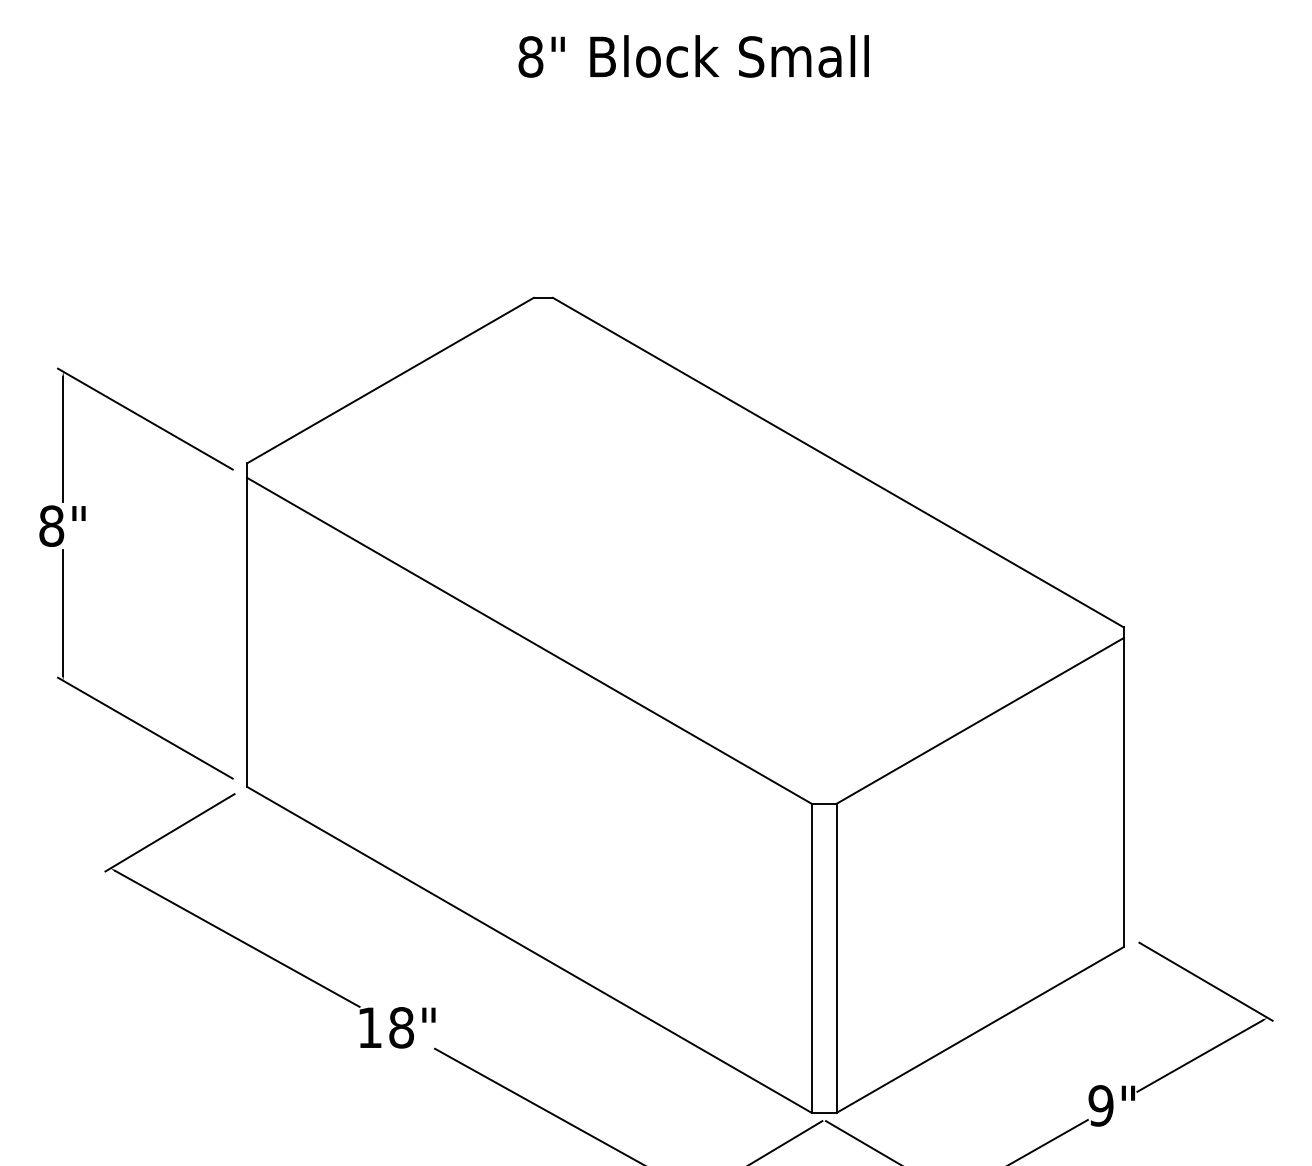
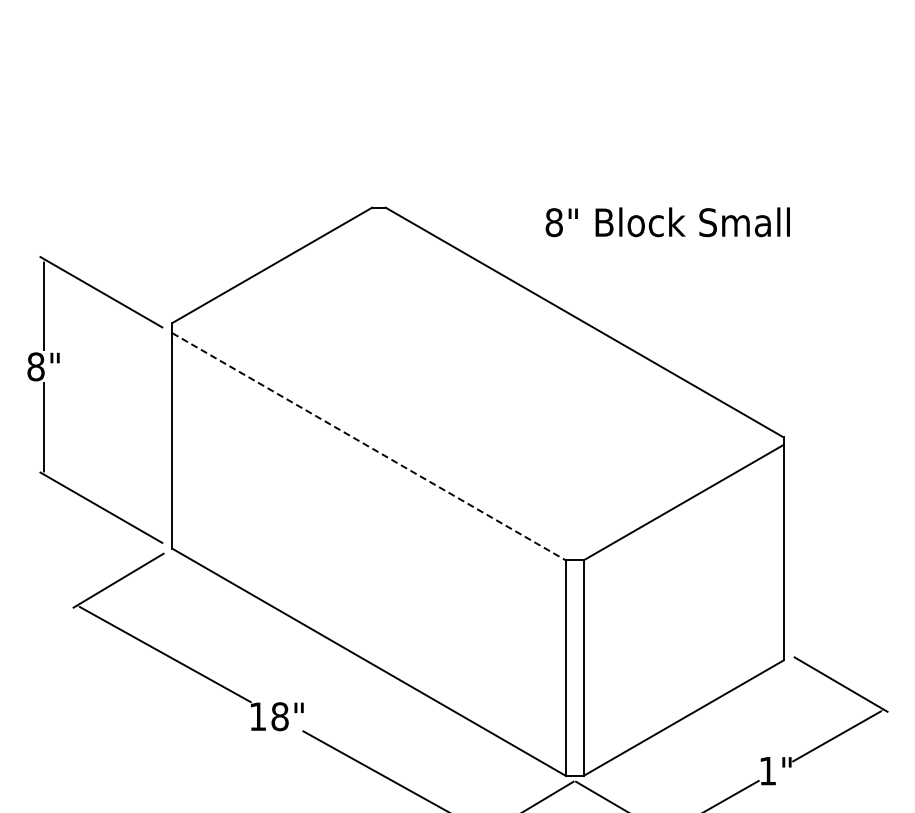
text: (693, 56) -> (667, 222), moved
line: (529, 641) -> (369, 447), solid -> dashed
text: (1100, 1104) -> (767, 770), 9" -> 1"

